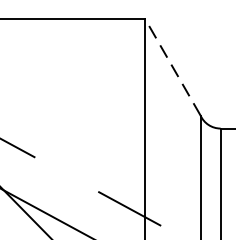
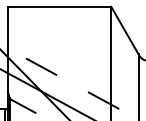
line: (171, 67) -> (124, 30), dashed -> solid

